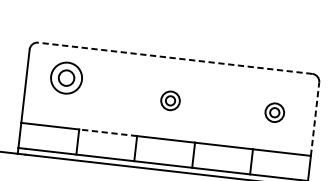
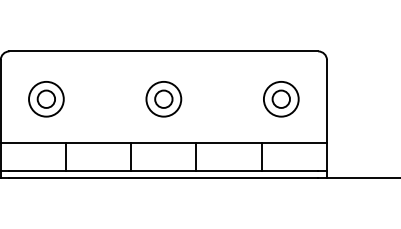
line: (175, 58) -> (163, 51), dashed -> solid
part: (66, 78) -> (46, 99), moved
part: (170, 100) -> (163, 99), size x1.67
part: (274, 112) -> (281, 99), size x1.67
line: (314, 118) -> (326, 100), dashed -> solid
line: (108, 132) -> (98, 142), dashed -> solid

